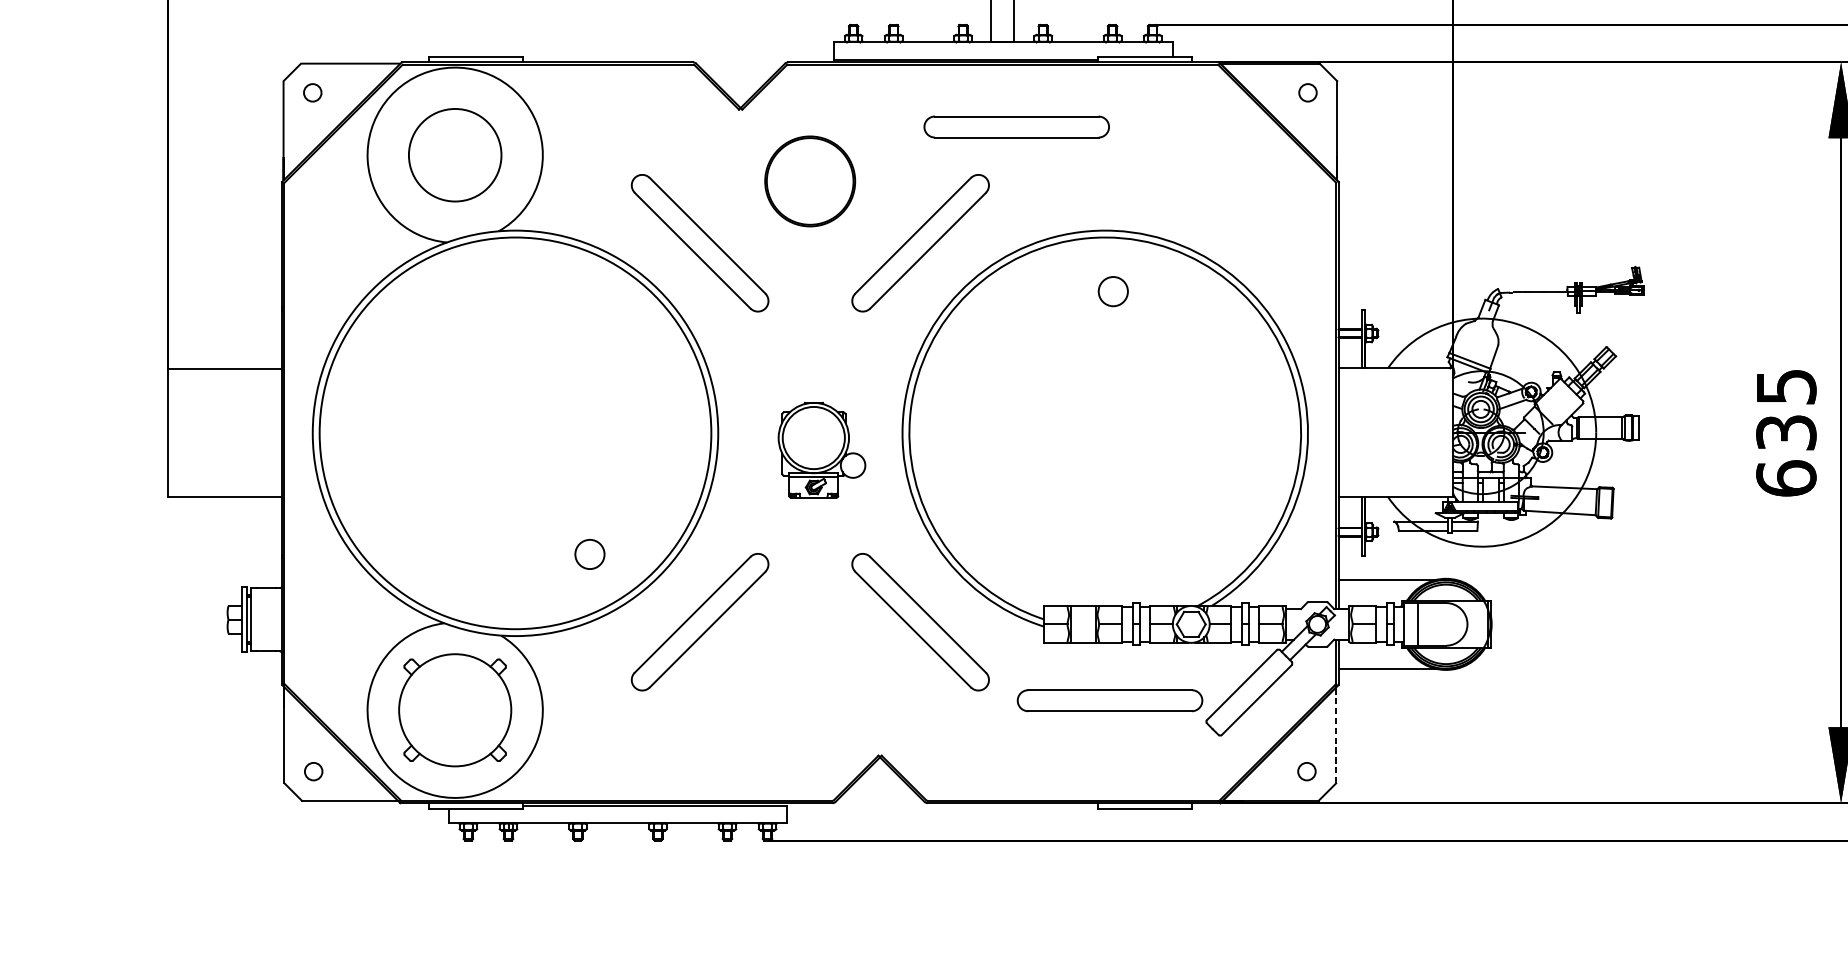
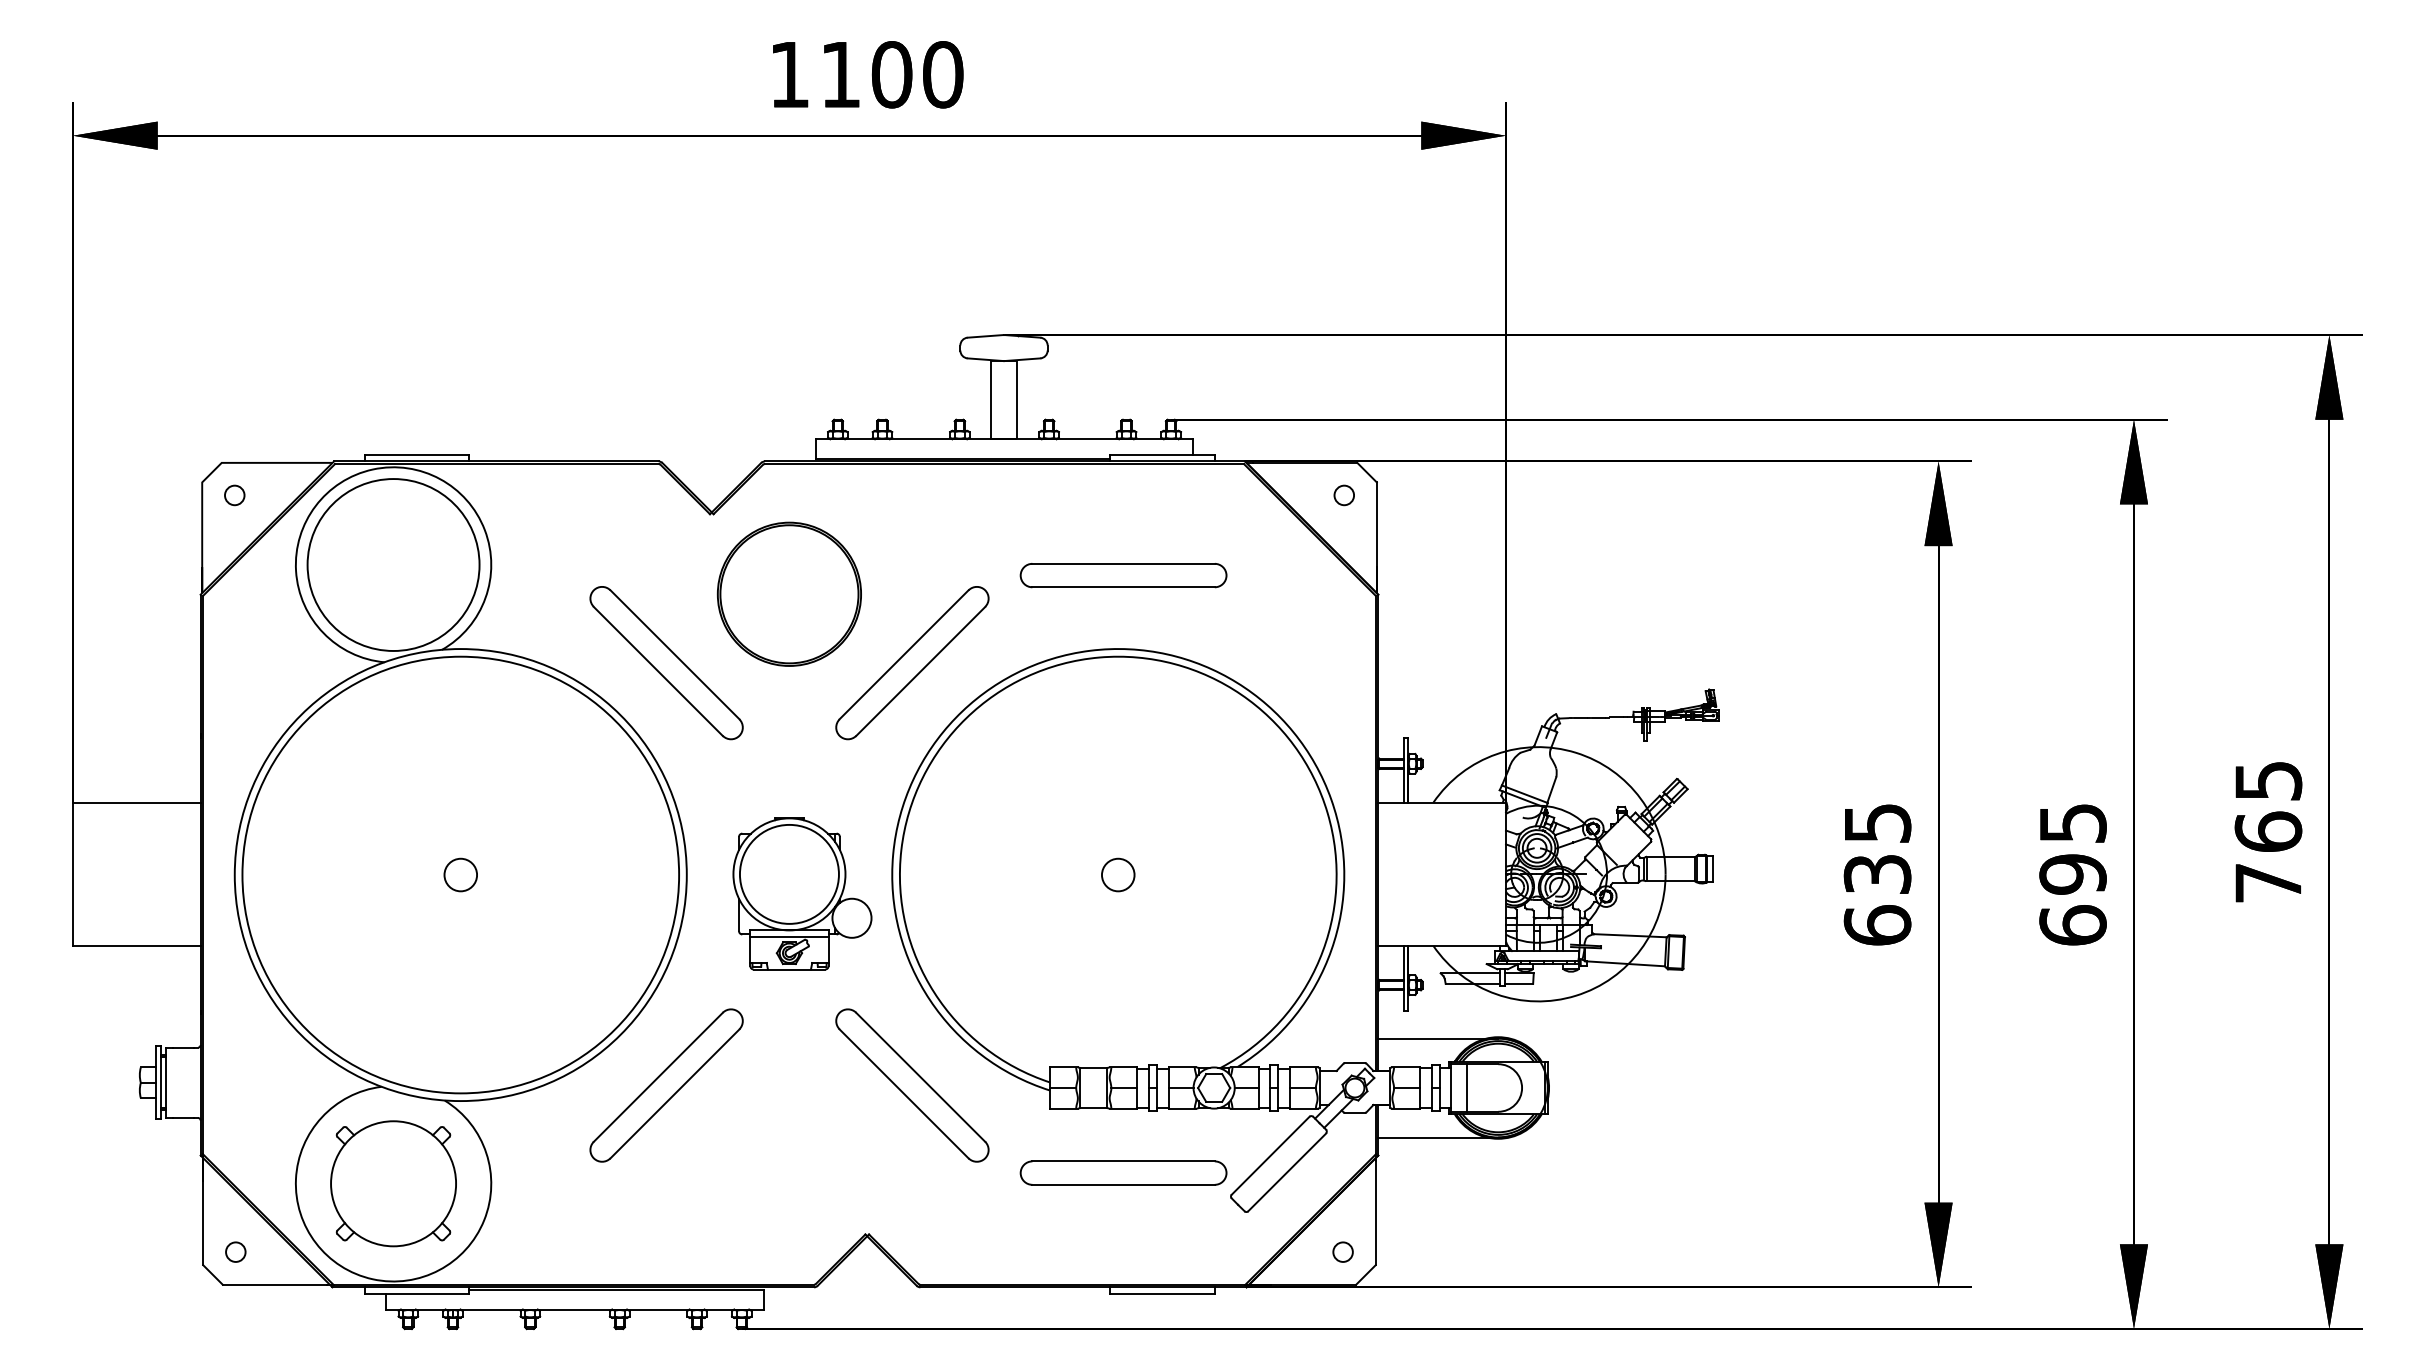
part: (1016, 126) -> (1123, 575), moved
circle: (455, 154) -> (393, 564), size x1.67
part: (809, 180) -> (788, 593), size x1.43
circle: (1113, 291) -> (1118, 874), moved
part: (822, 449) -> (802, 893), size x1.43
circle: (589, 553) -> (460, 874), moved
line: (1336, 736) -> (1375, 1212), dashed -> solid

